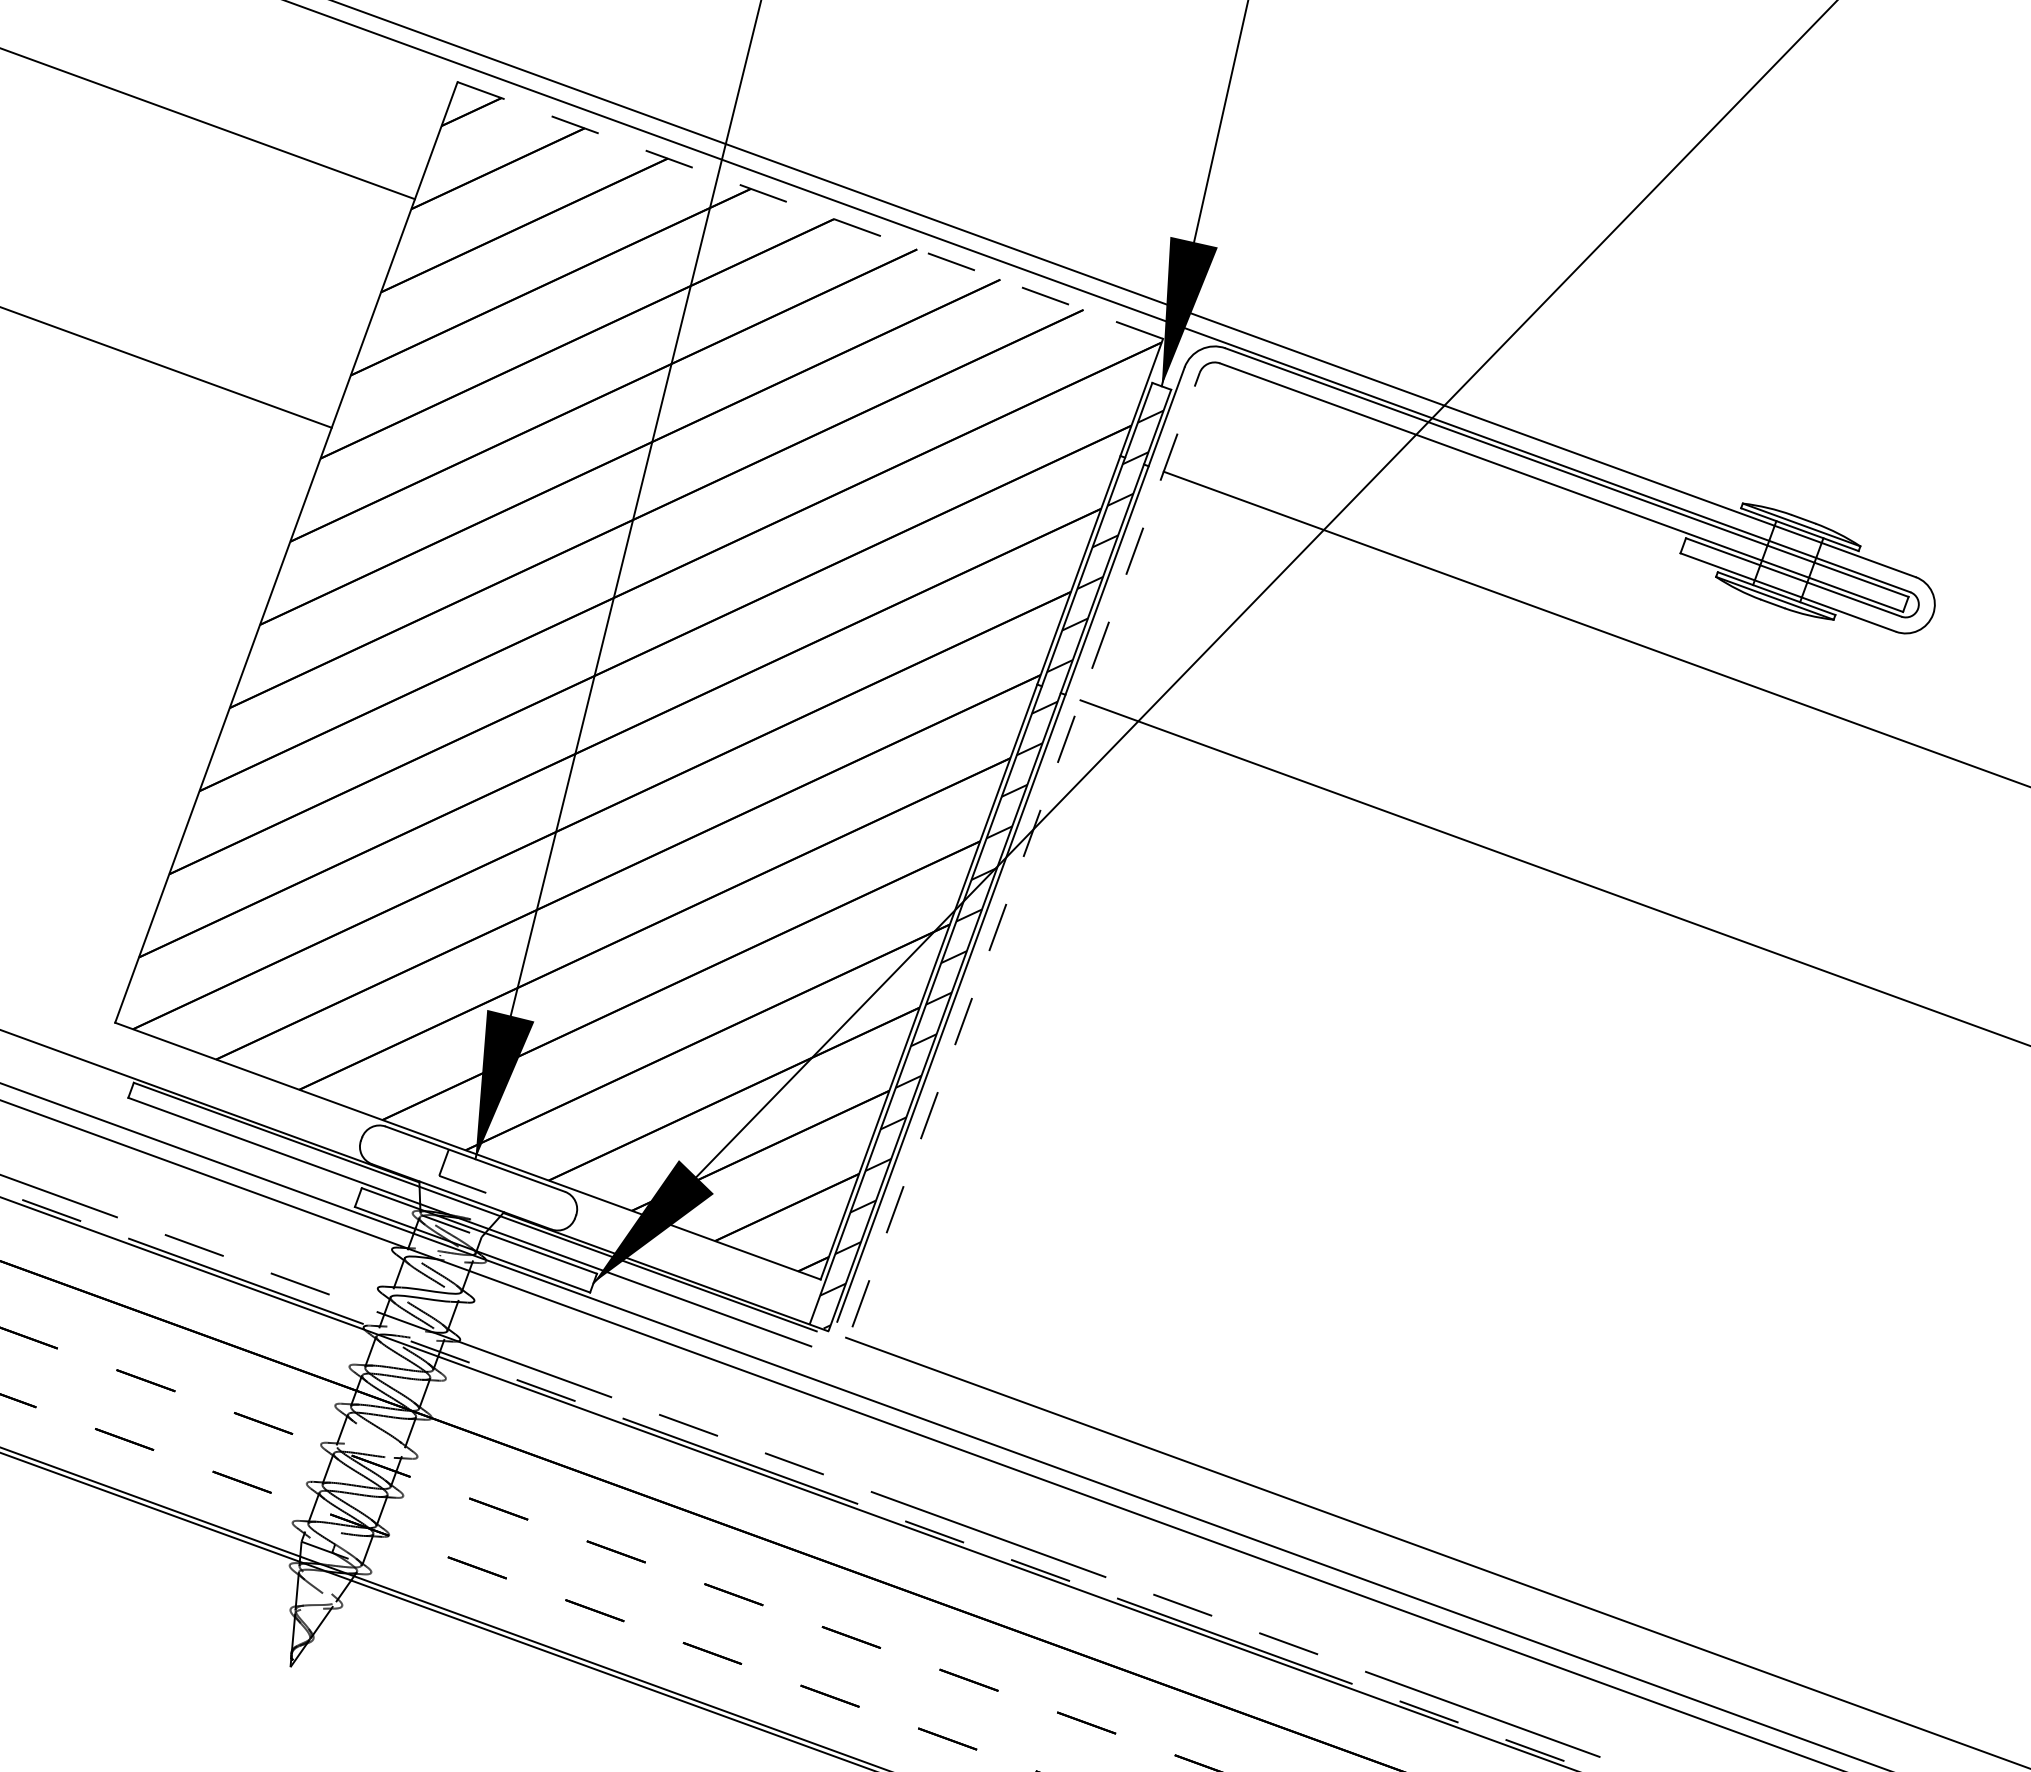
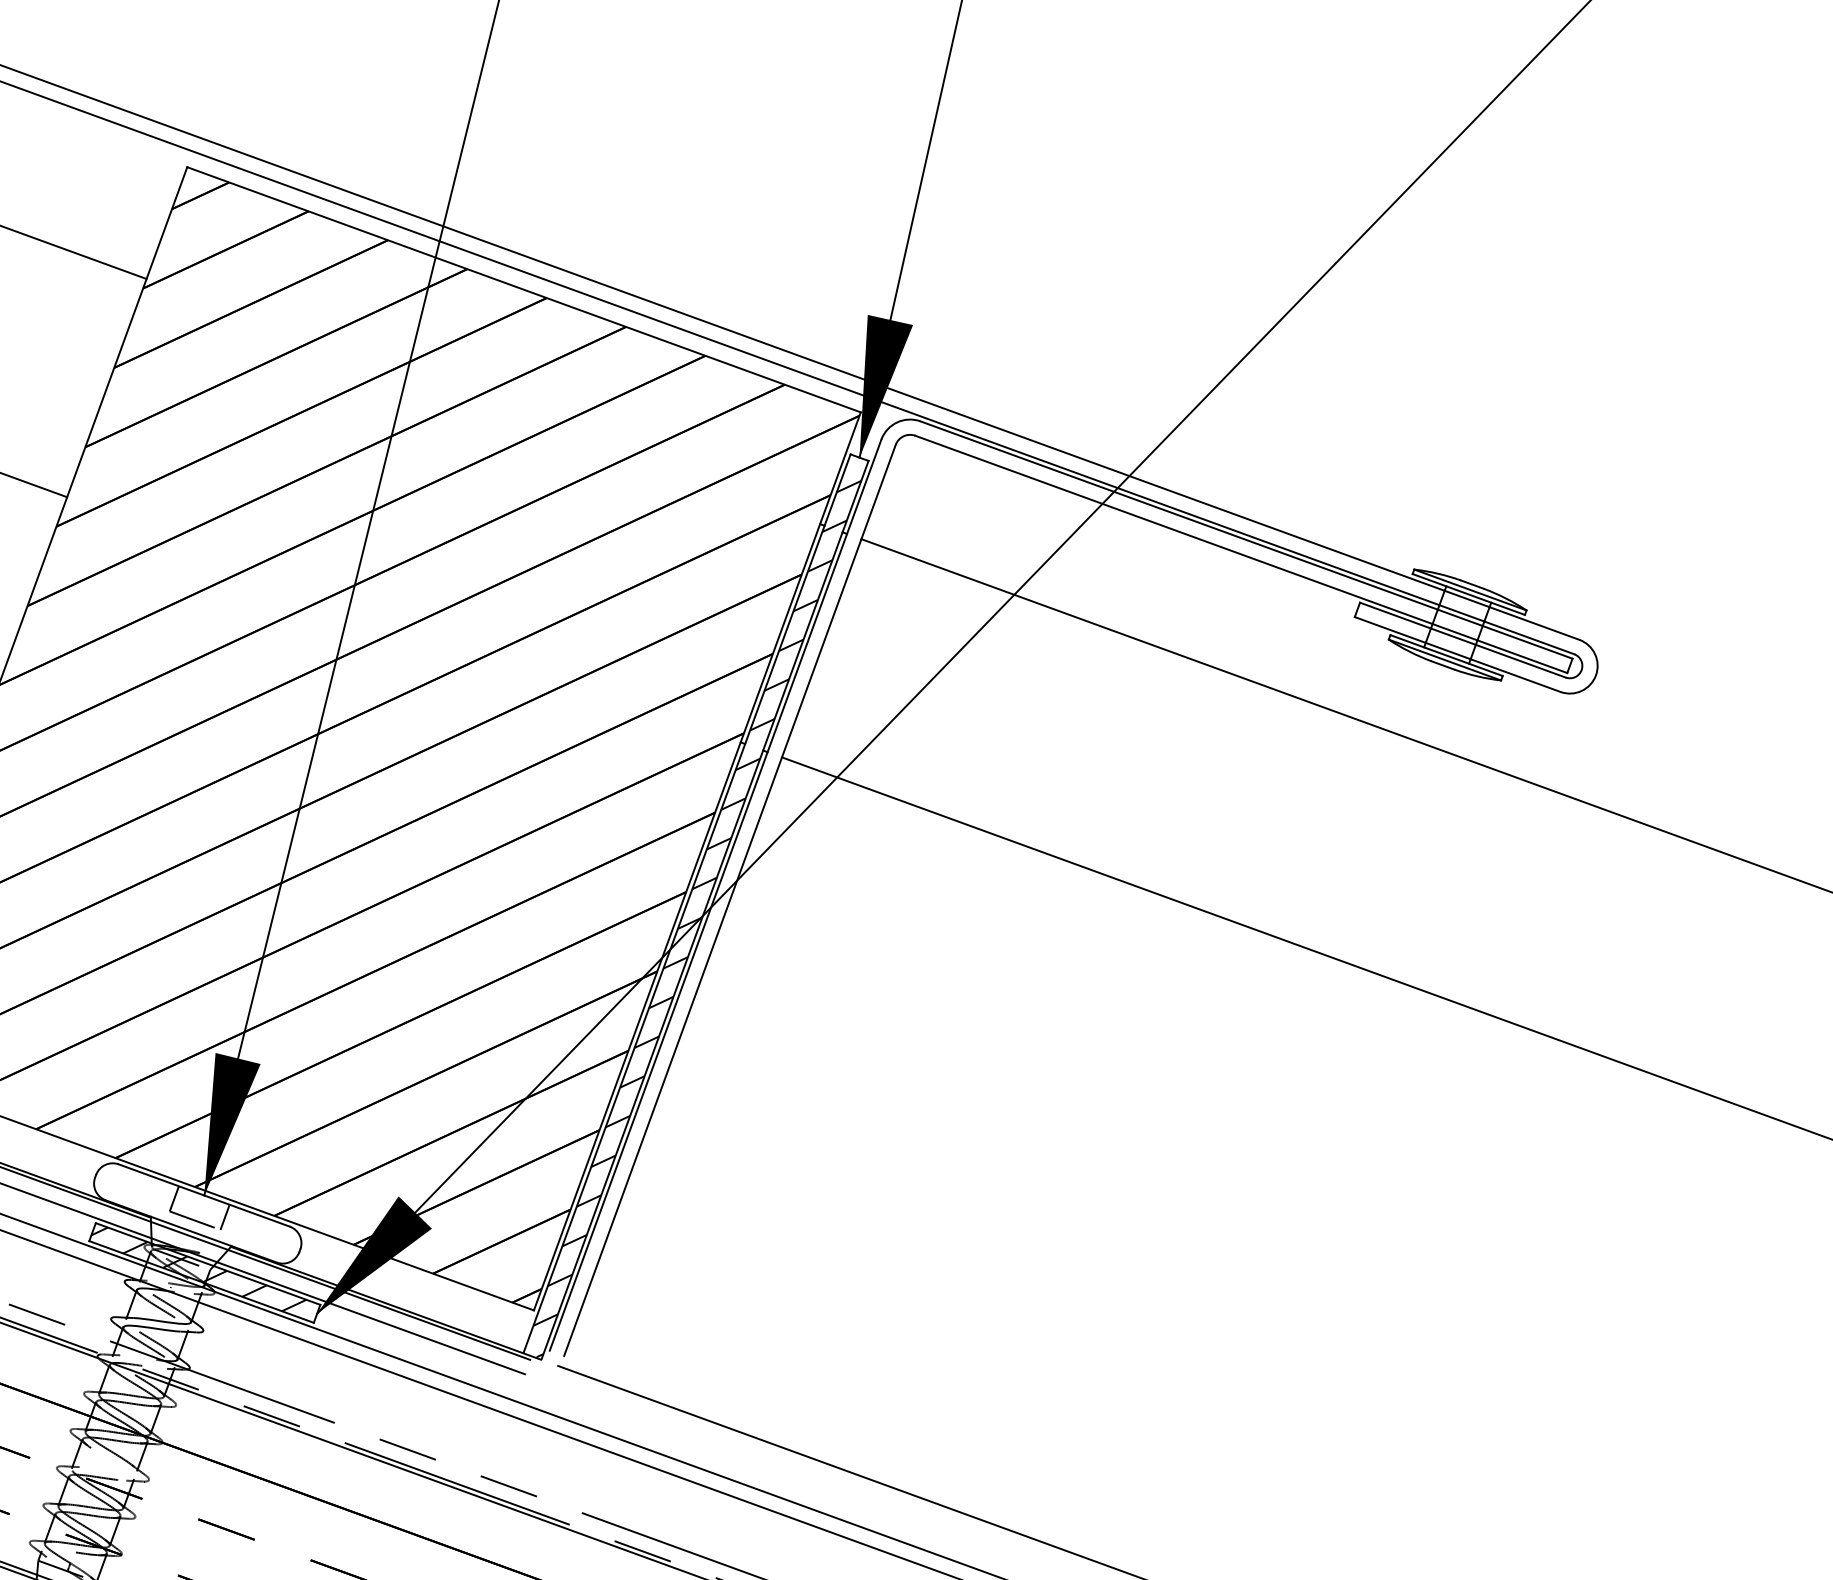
line: (810, 210) -> (524, 289), dashed -> solid
line: (1026, 850) -> (730, 900), dashed -> solid
line: (496, 1181) -> (224, 1216), added
hatch: (469, 1236) -> (198, 1269), added

